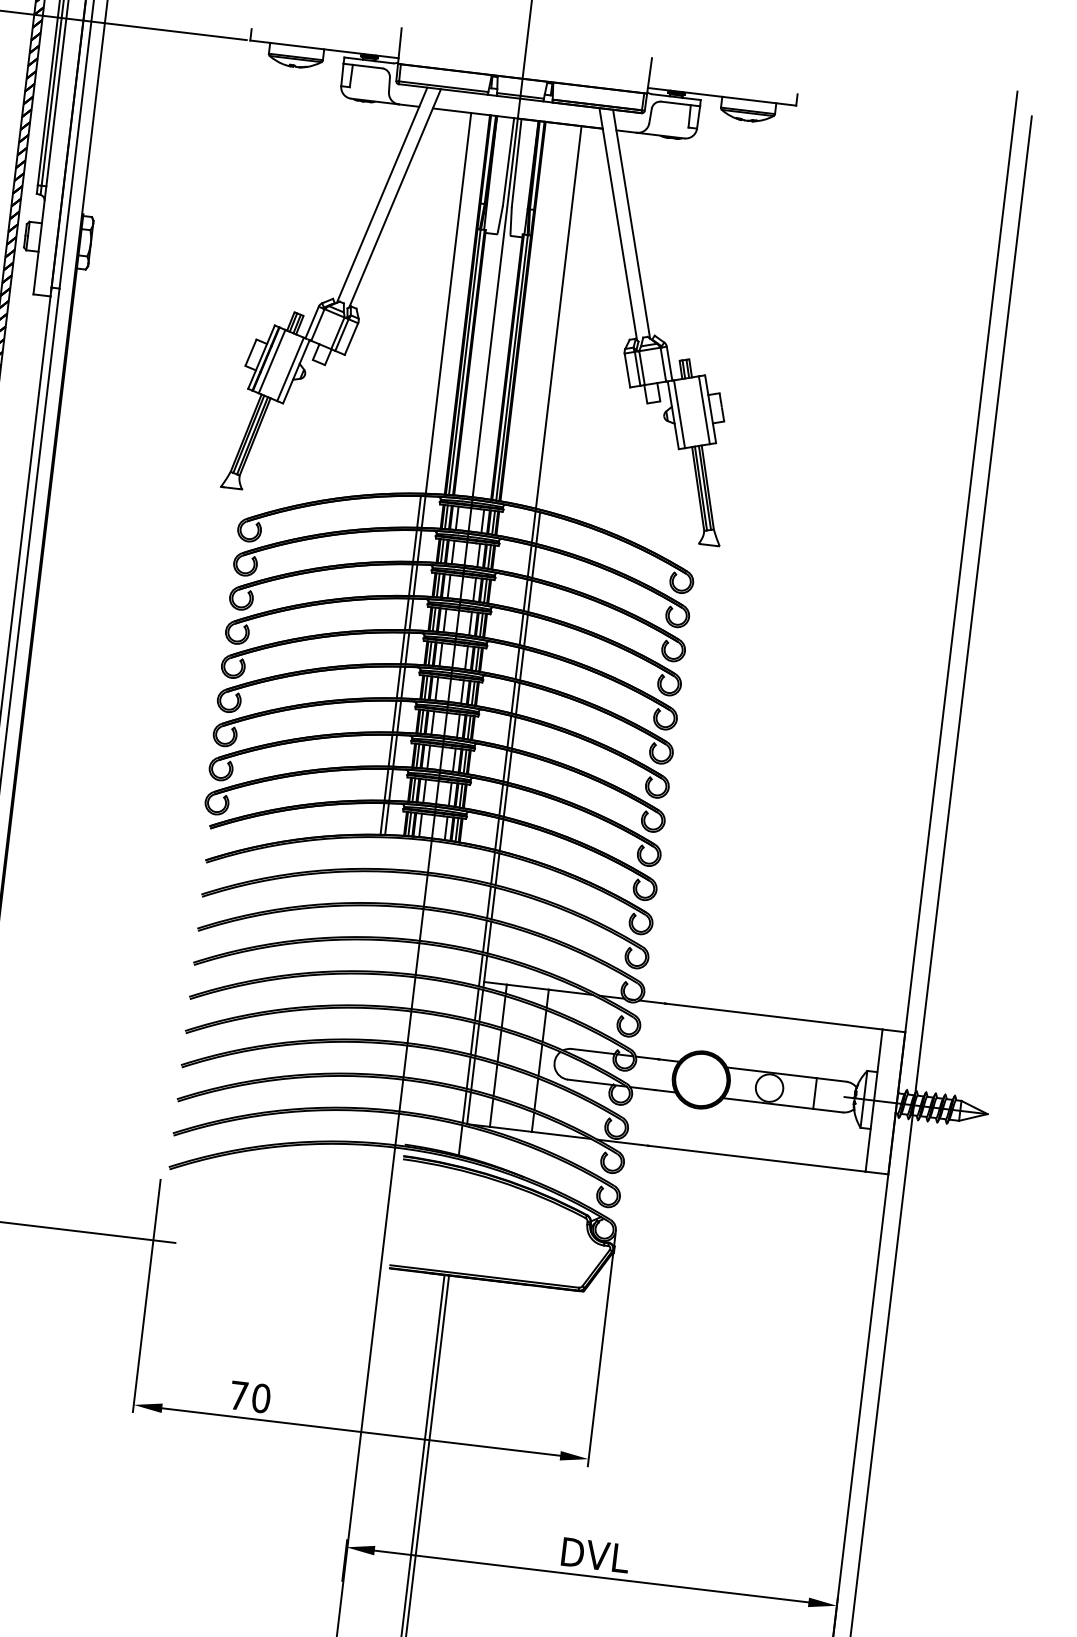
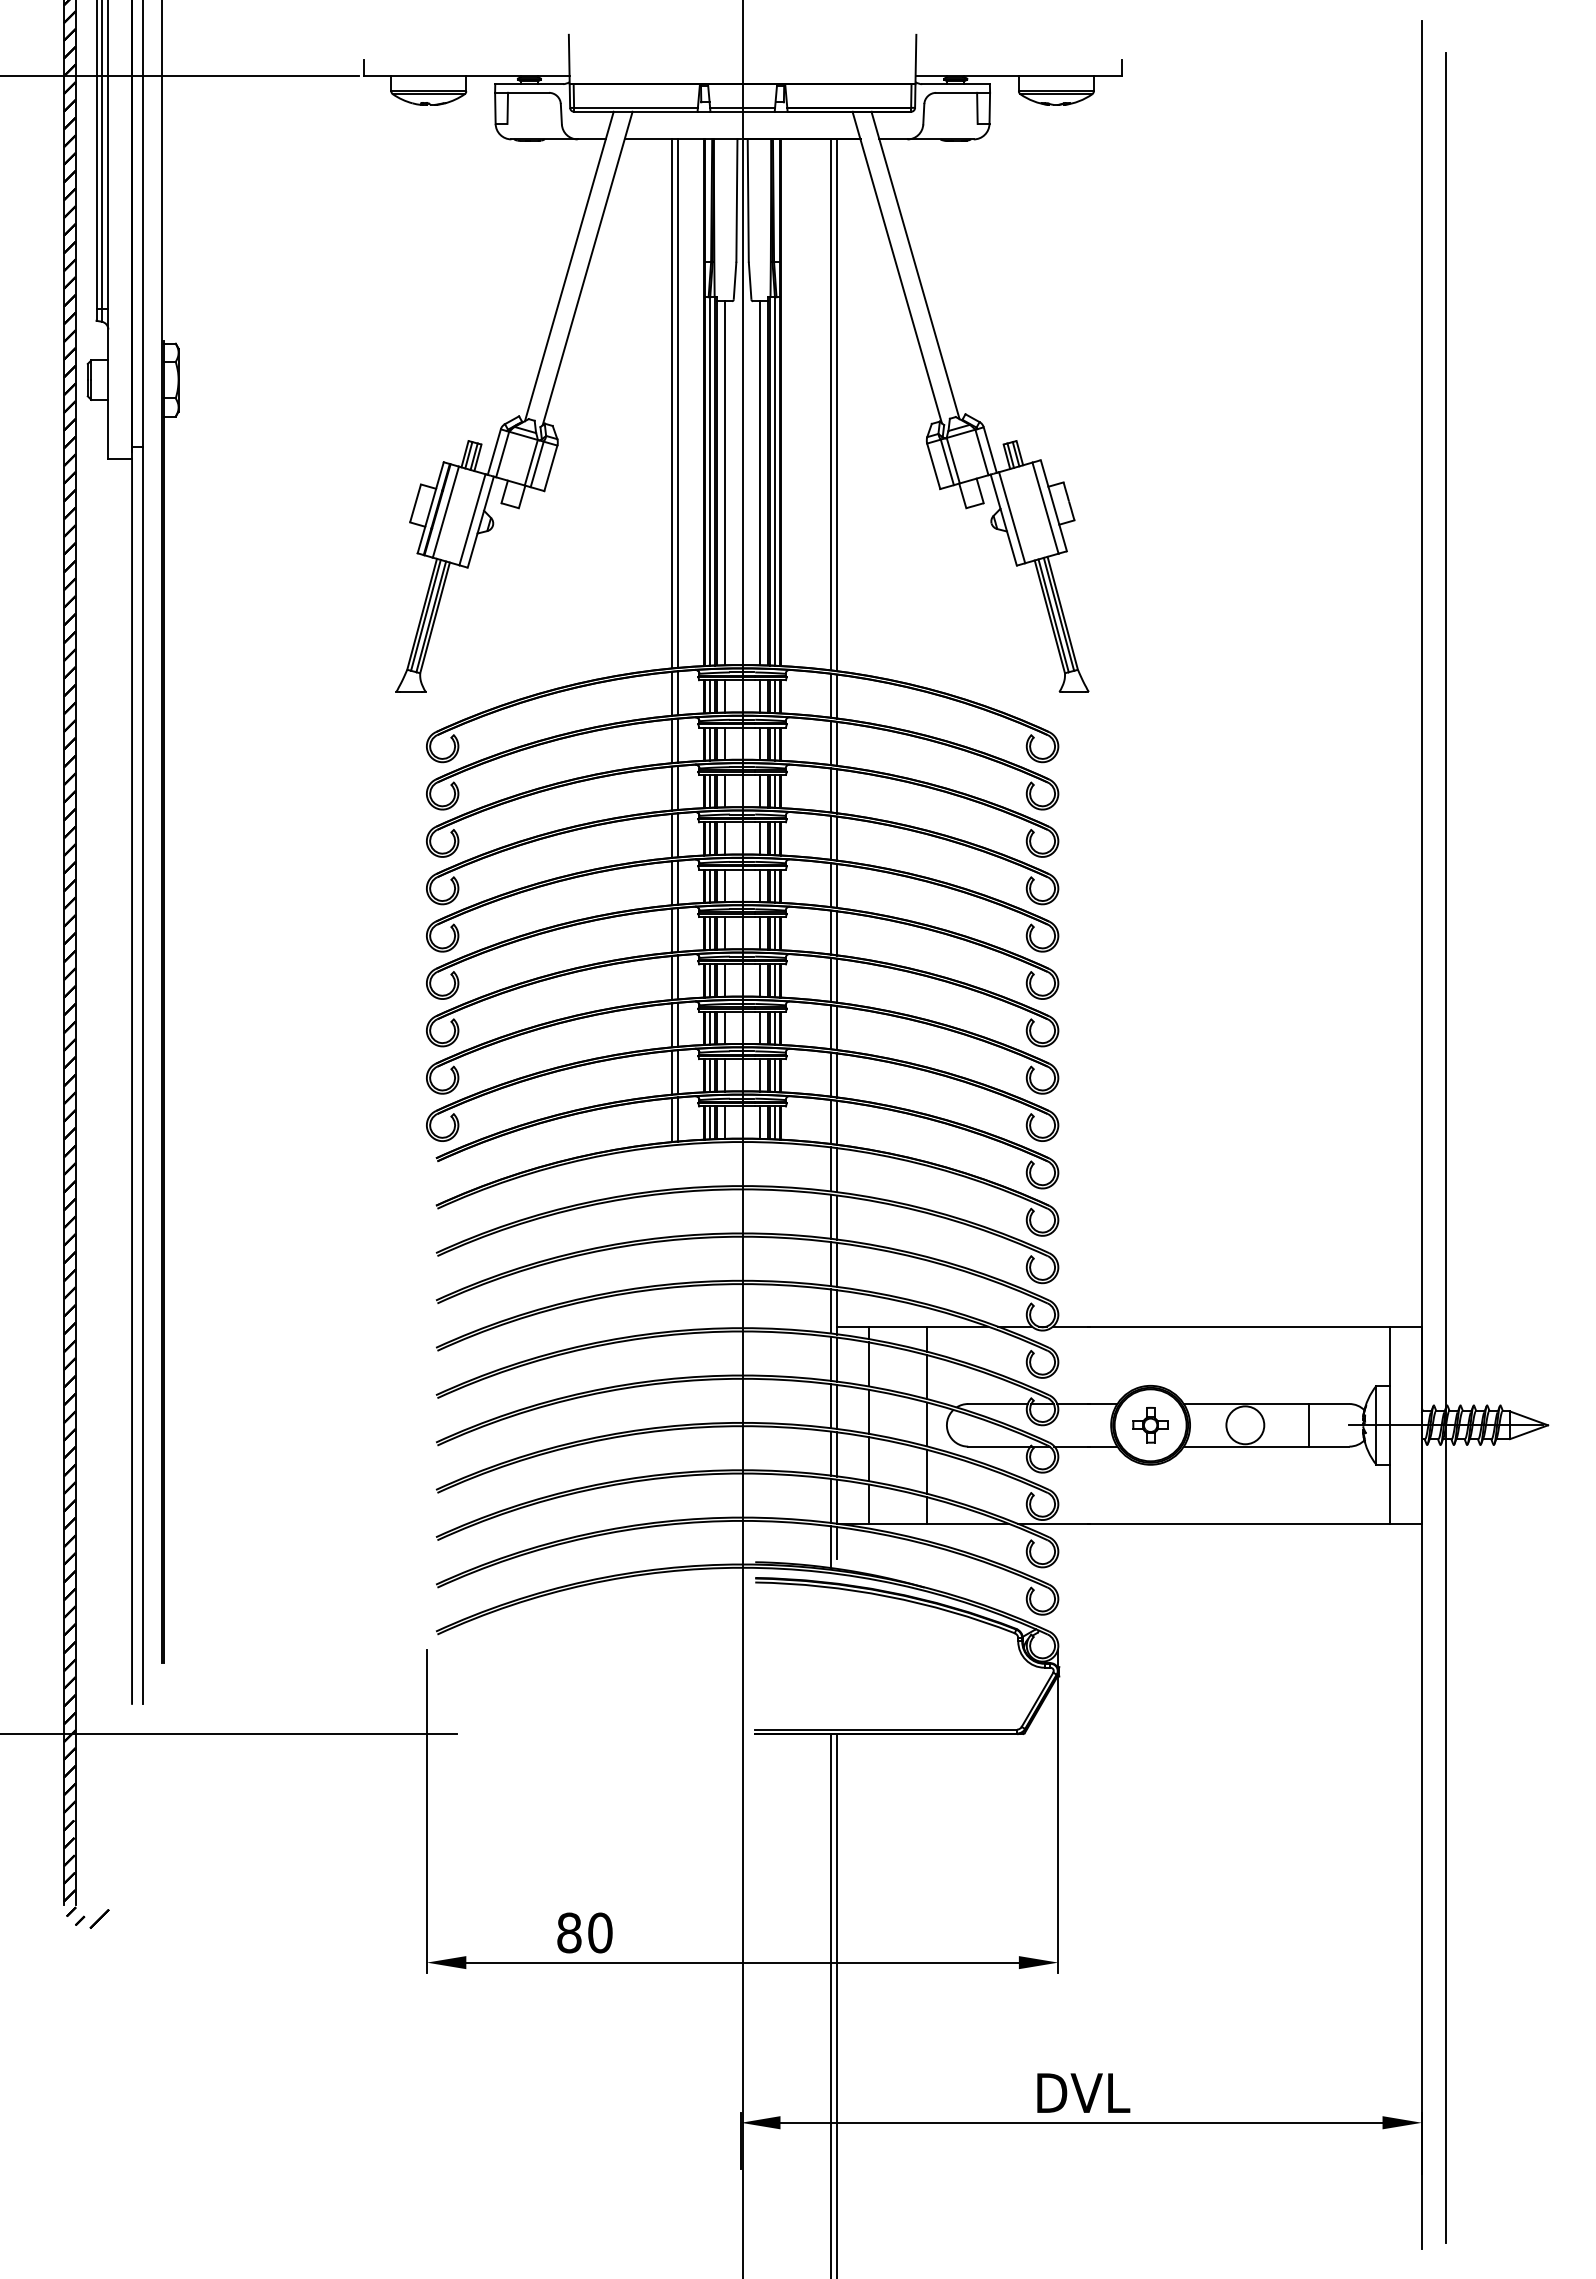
line: (443, 302) -> (671, 403), added
line: (563, 318) -> (837, 405), added
line: (475, 364) -> (724, 483), added
line: (501, 368) -> (760, 483), added
part: (701, 1080) -> (1150, 1425), added
line: (465, 1138) -> (837, 1543), added
text: (239, 1395) -> (569, 1932), 70 -> 80

